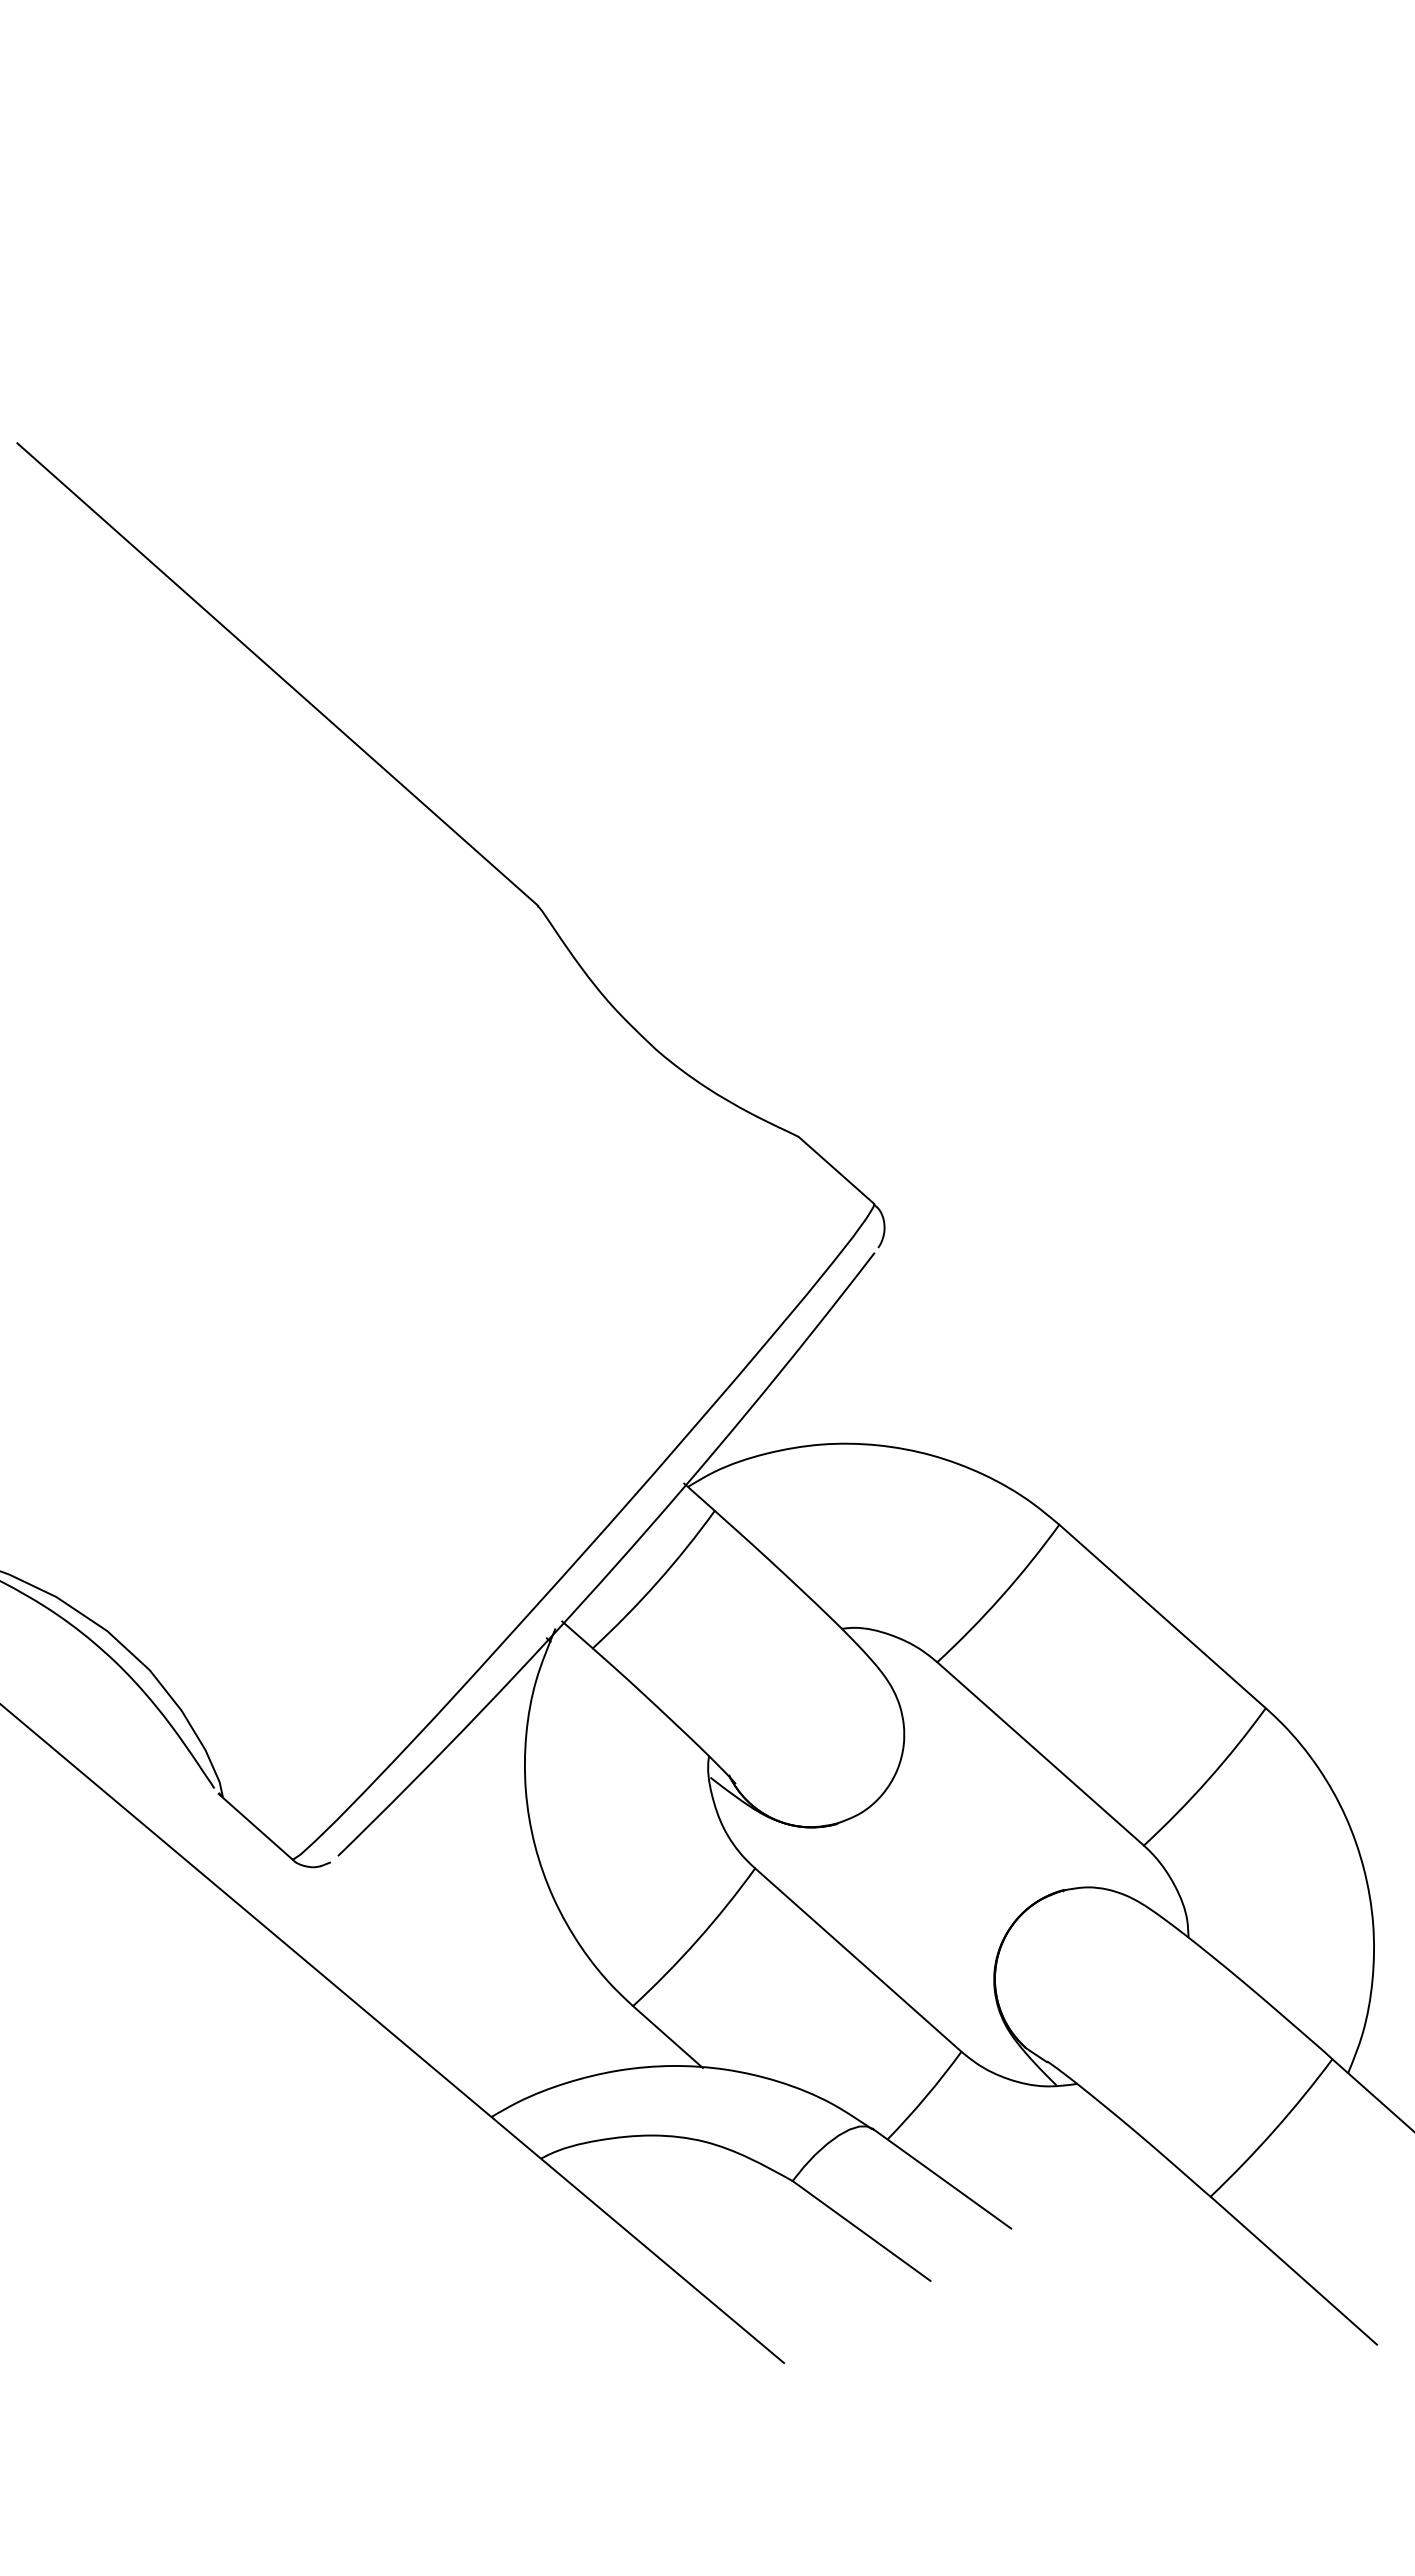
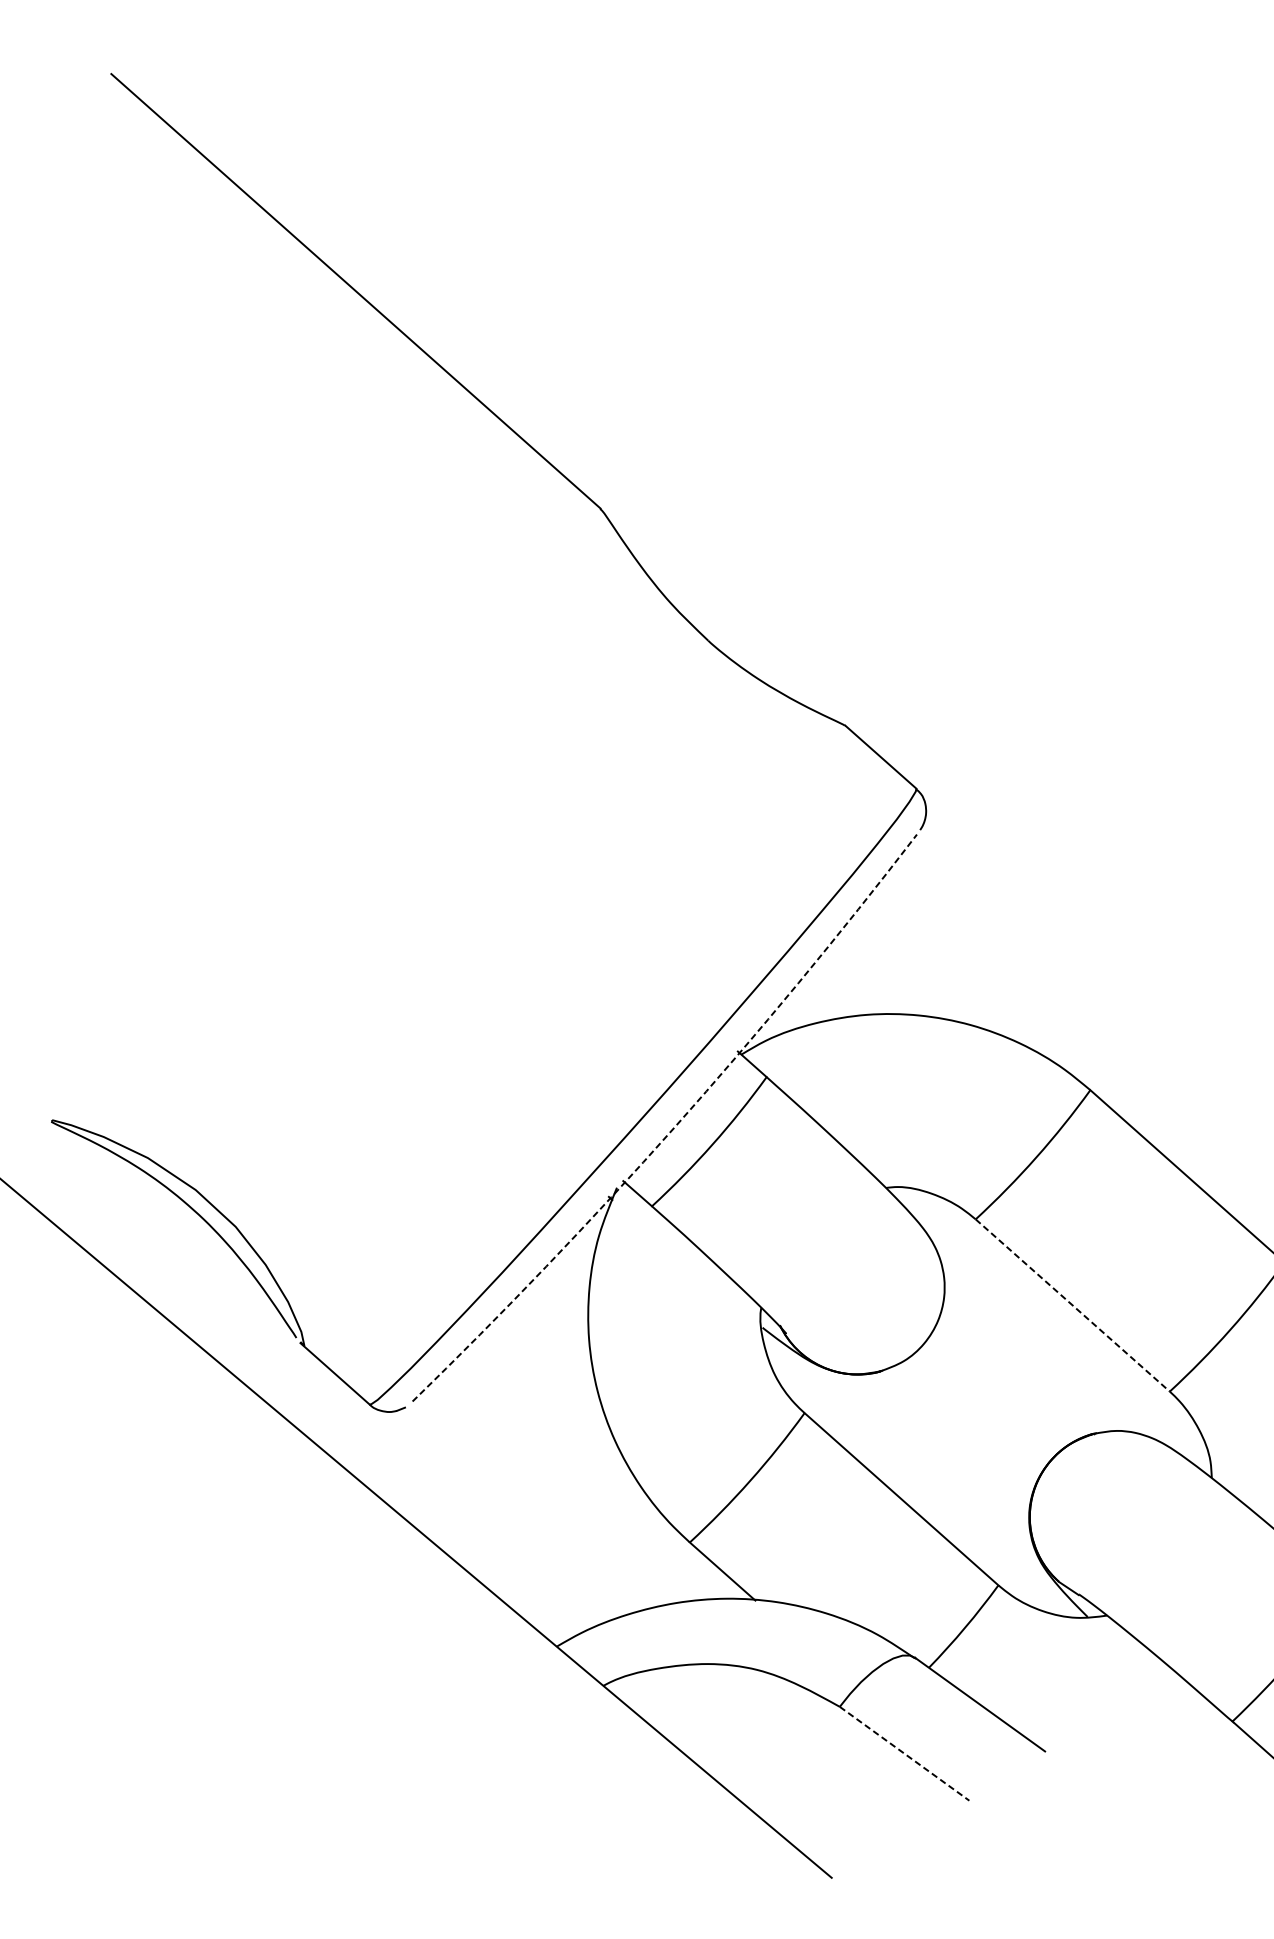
arc: (617, 1564) -> (675, 1127), solid -> dashed
line: (1040, 1754) -> (1072, 1306), solid -> dashed
line: (862, 2231) -> (905, 1754), solid -> dashed

